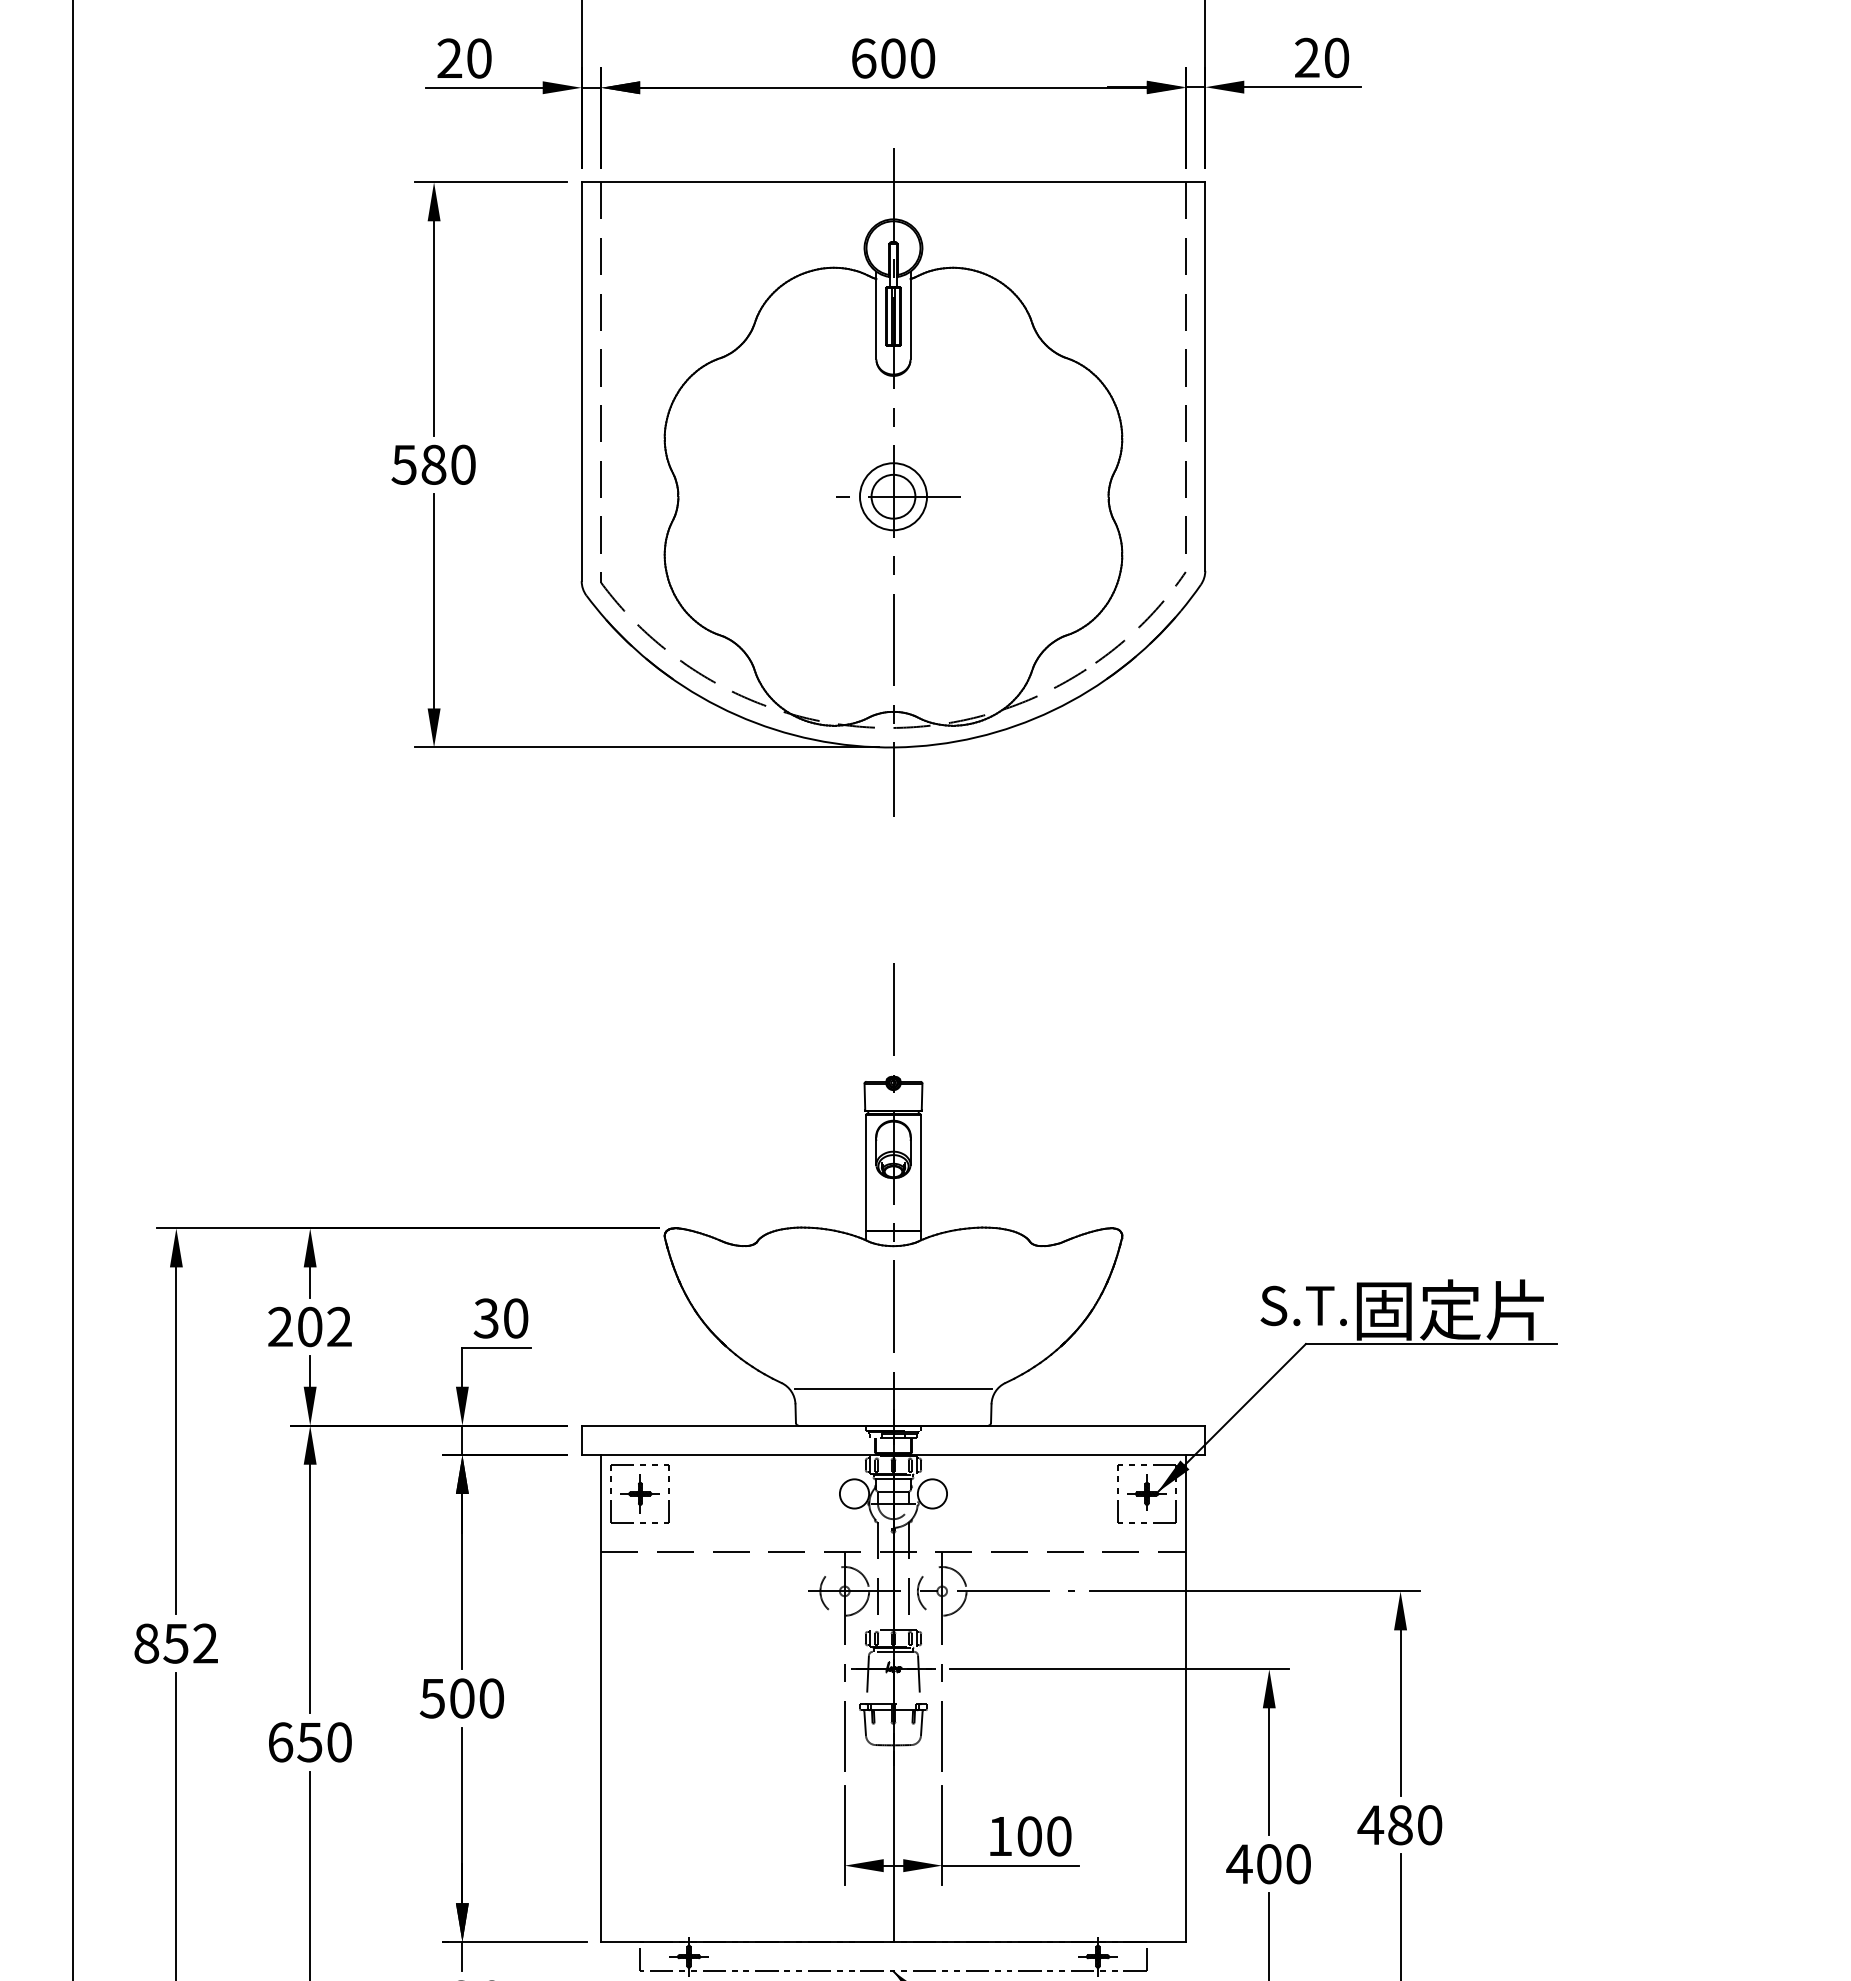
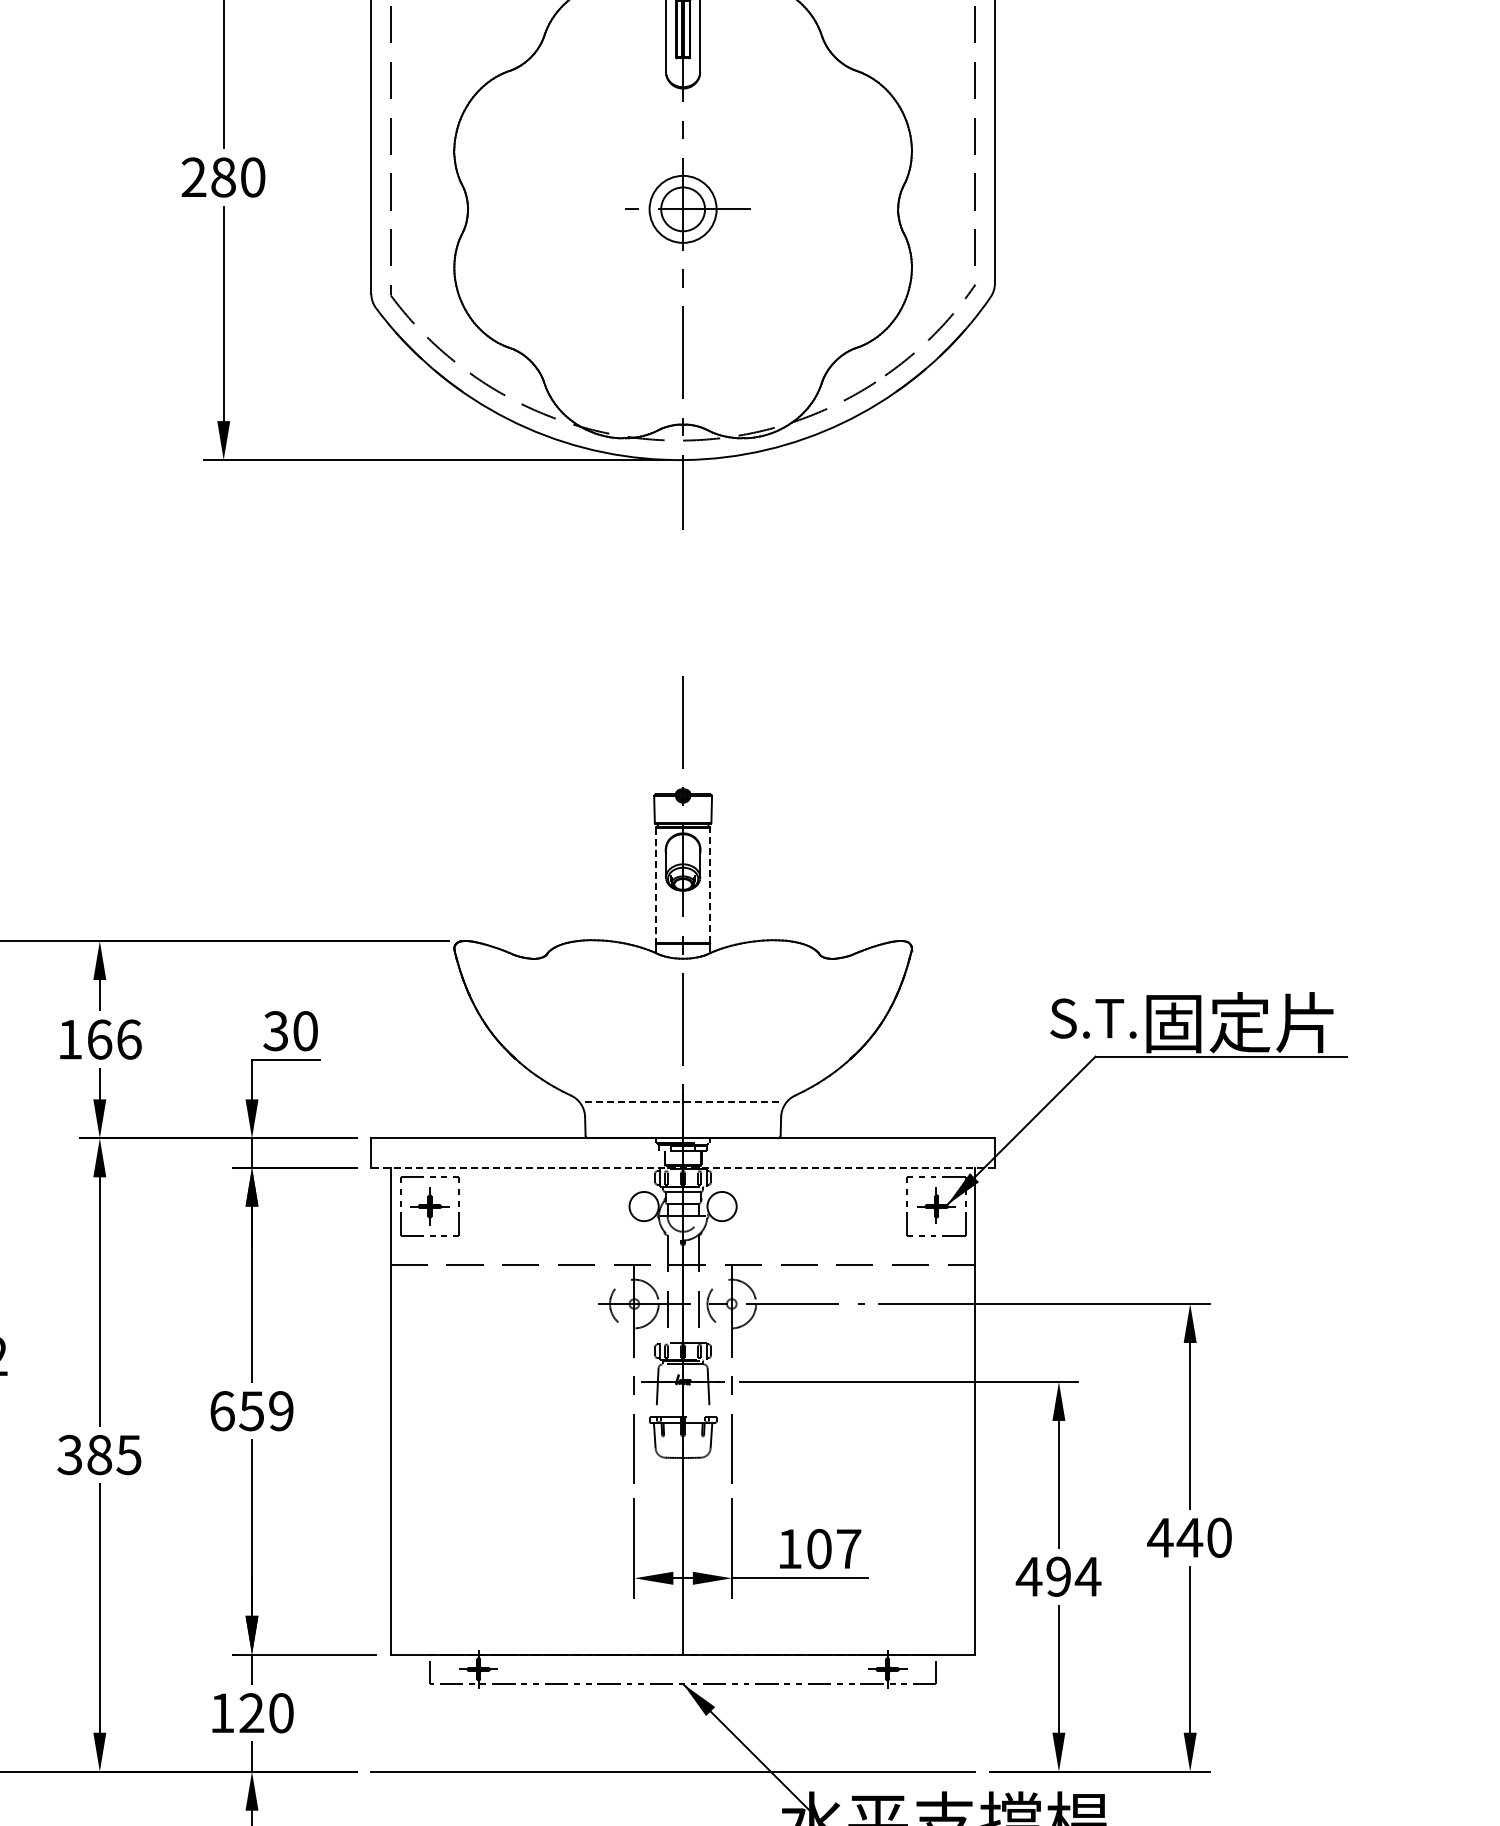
text: (403, 464) -> (193, 177), 580 -> 280
line: (866, 1172) -> (656, 885), solid -> dashed
line: (920, 1172) -> (710, 885), solid -> dashed
text: (310, 1326) -> (100, 1039), 202 -> 166
line: (893, 1388) -> (683, 1101), solid -> dashed
line: (893, 1454) -> (683, 1167), solid -> dashed
text: (461, 1698) -> (251, 1411), 500 -> 659
text: (309, 1742) -> (99, 1455), 650 -> 385
text: (1399, 1825) -> (1189, 1538), 480 -> 440
text: (1059, 1836) -> (849, 1549), 100 -> 107
text: (1284, 1864) -> (1074, 1577), 400 -> 494

